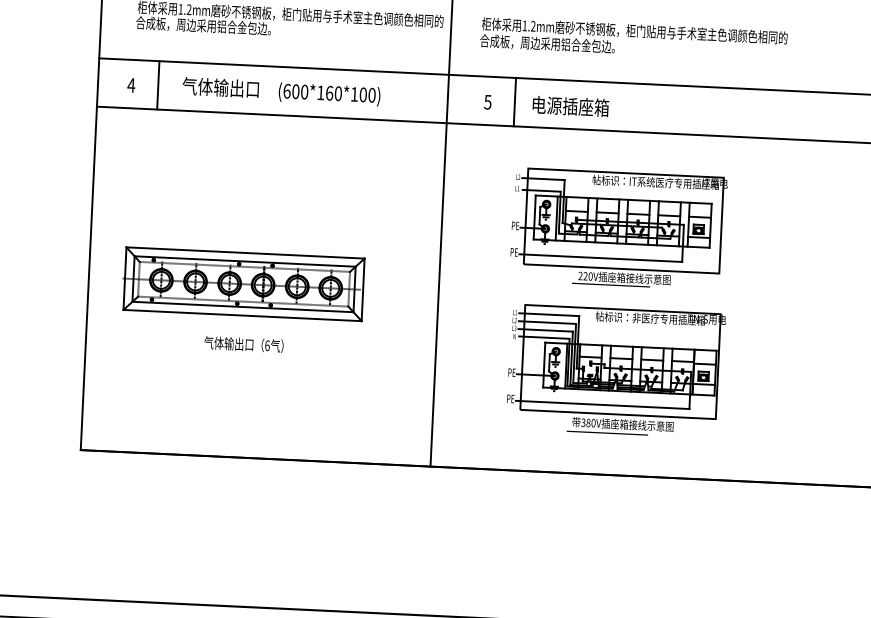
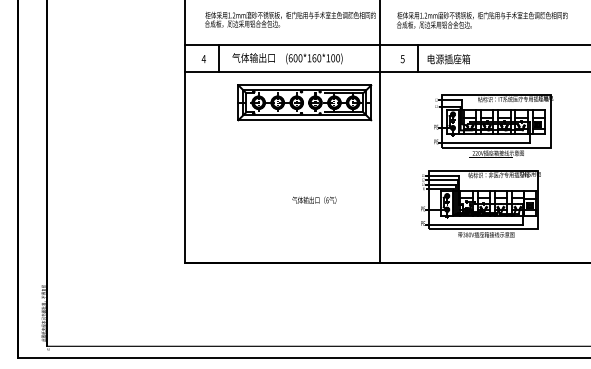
part: (618, 227) -> (493, 125), moved
part: (243, 283) -> (304, 102), moved
text: (244, 343) -> (314, 199), moved

